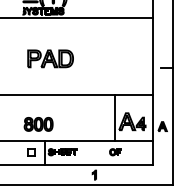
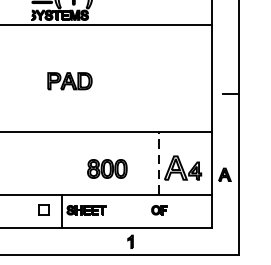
part: (50, 58) -> (69, 80), size x0.7
line: (114, 118) -> (158, 163), solid -> dashed
part: (38, 124) -> (107, 169), moved

